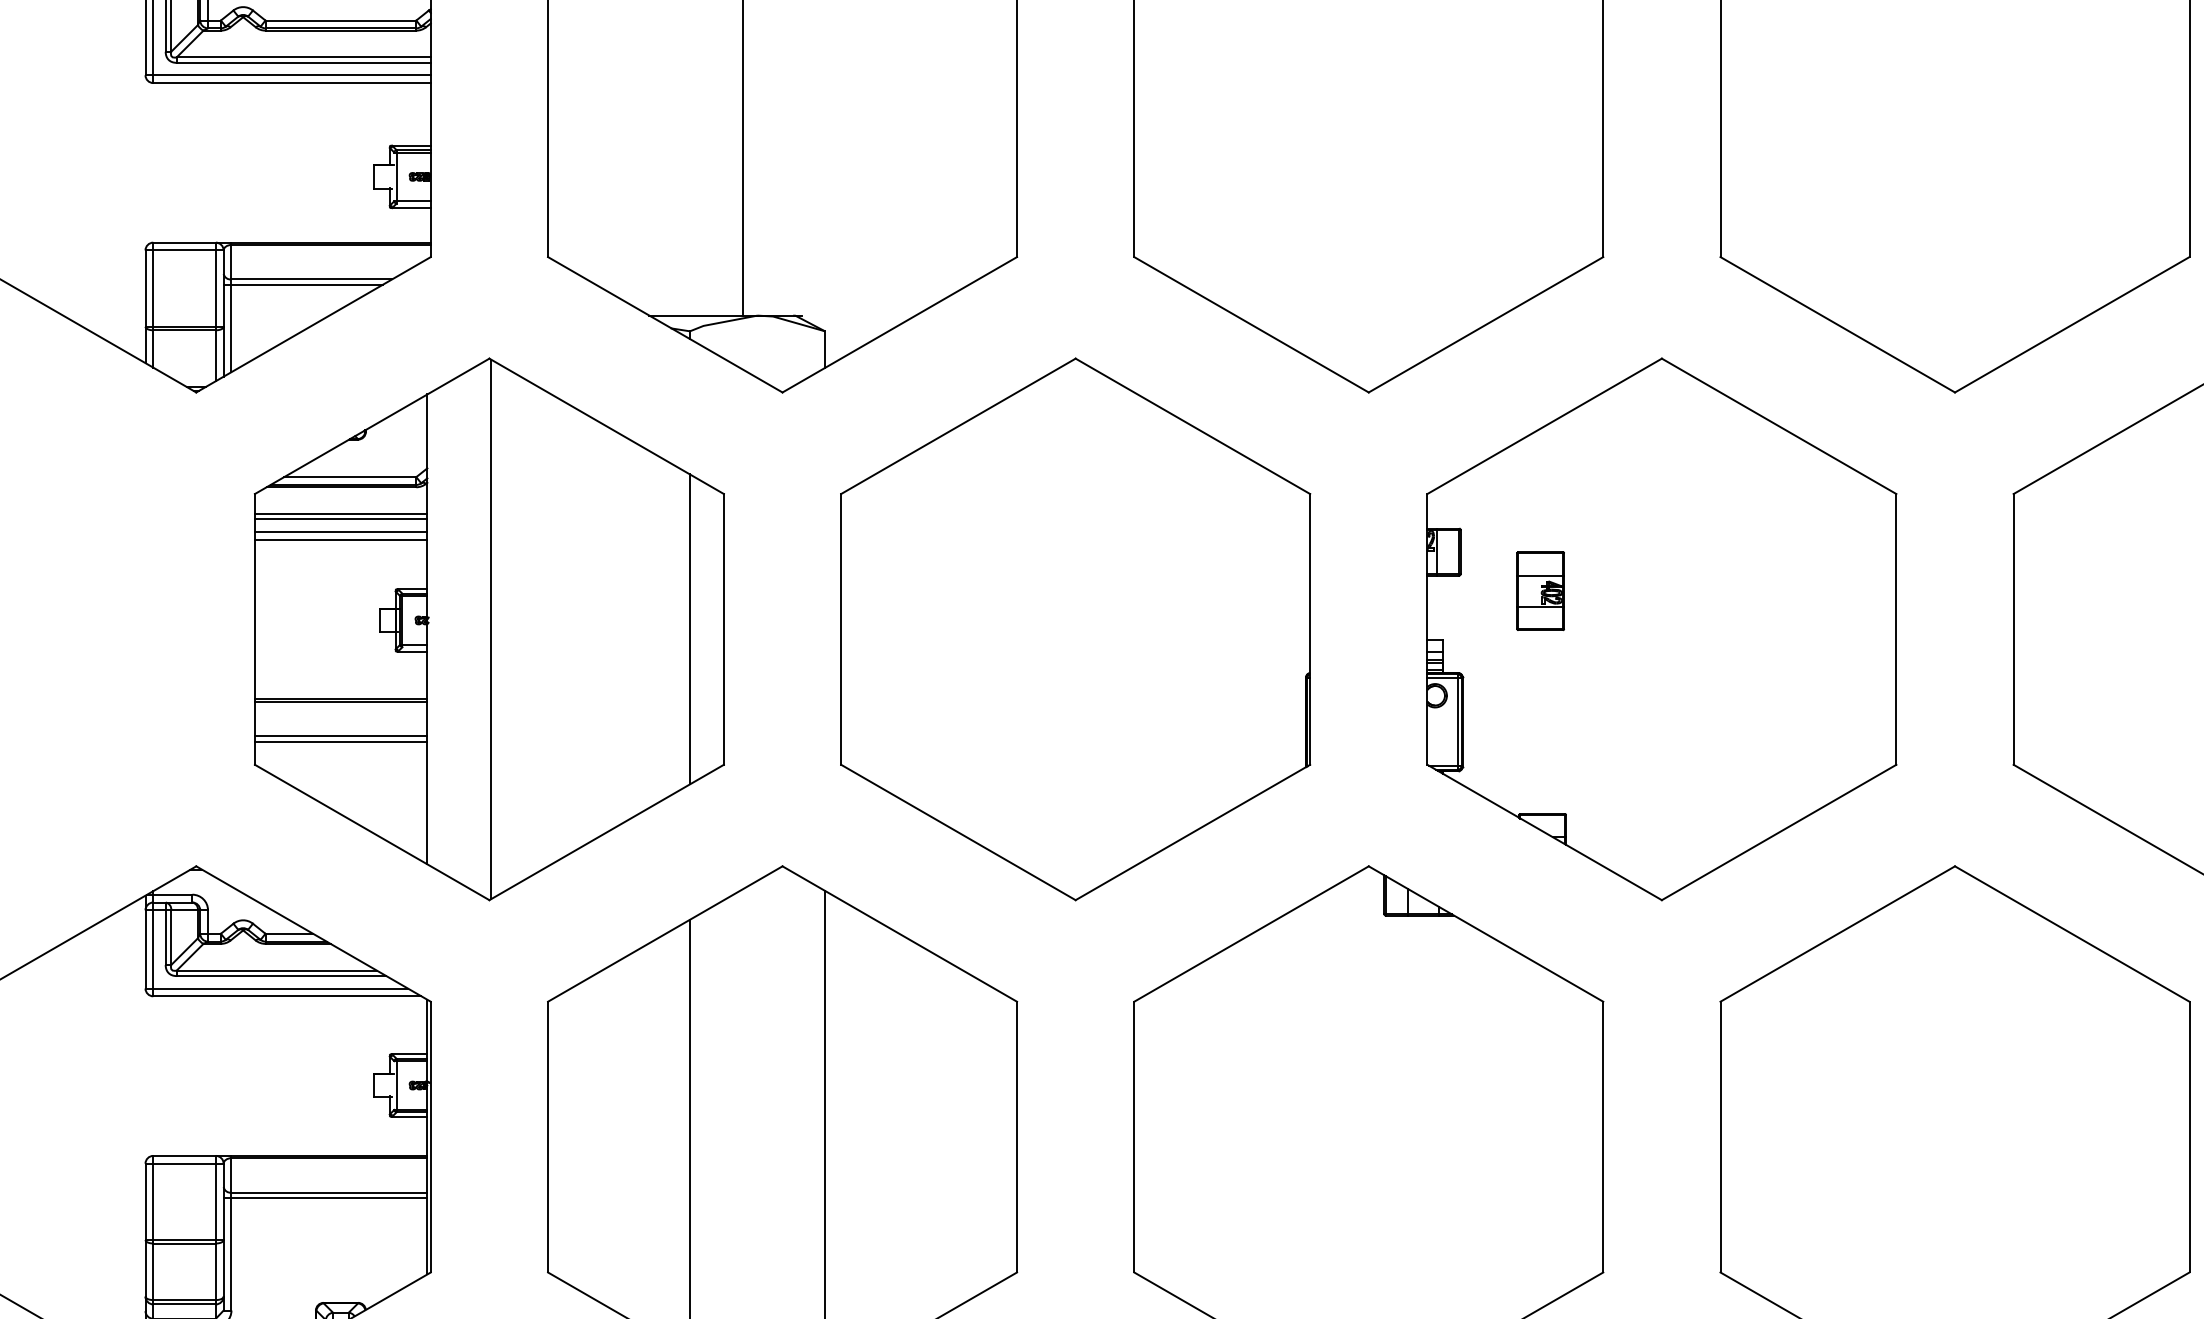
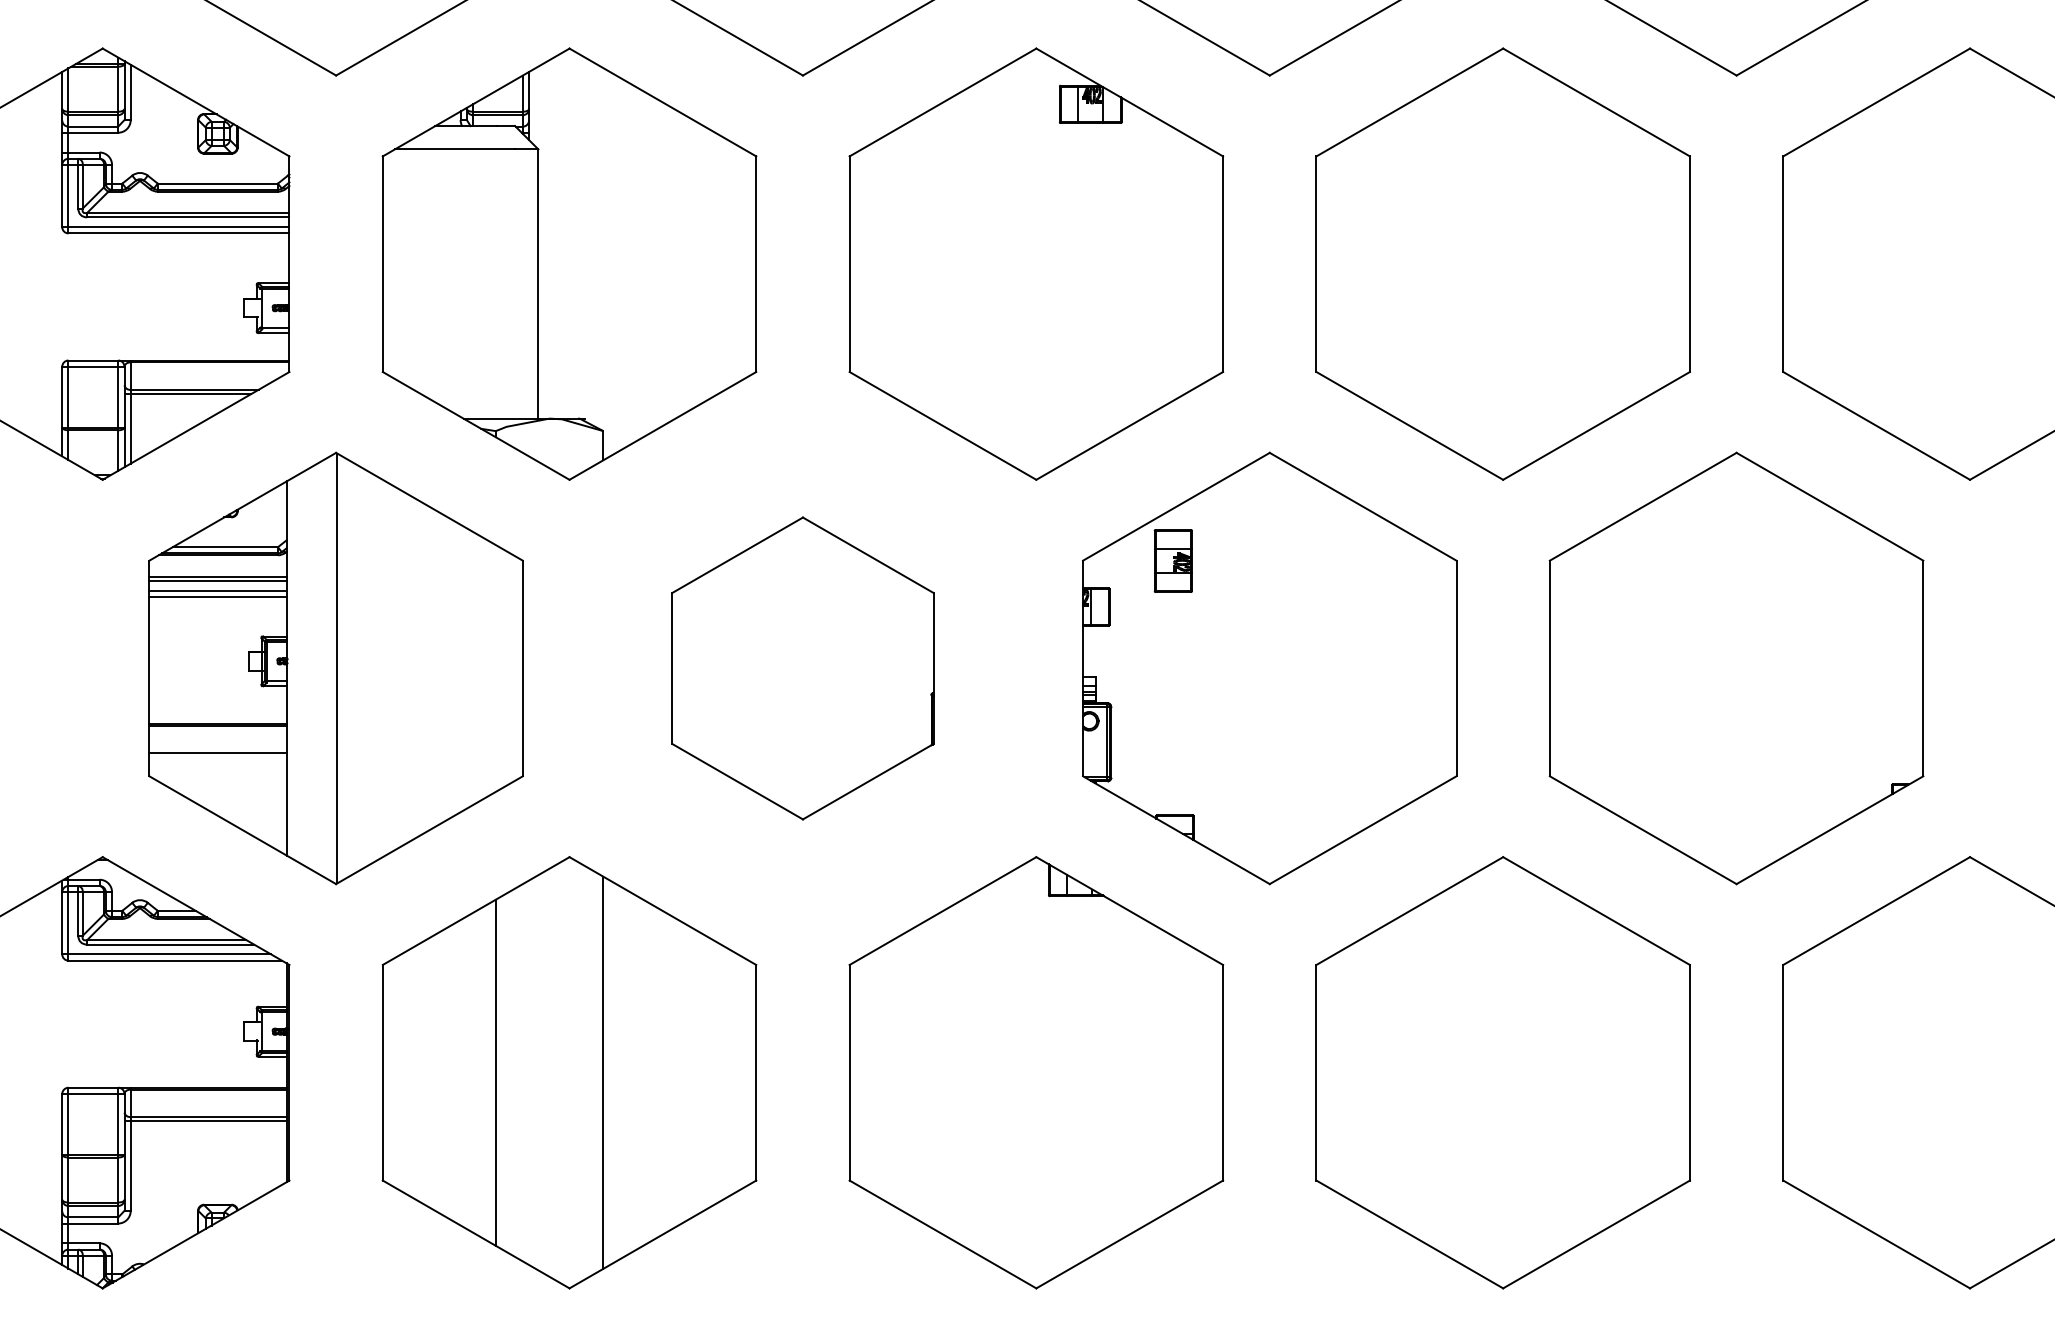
part: (1539, 590) -> (1172, 560), moved
line: (689, 629) -> (495, 668), removed
part: (1075, 629) -> (802, 668), size x0.7
line: (340, 741) -> (217, 757), removed

